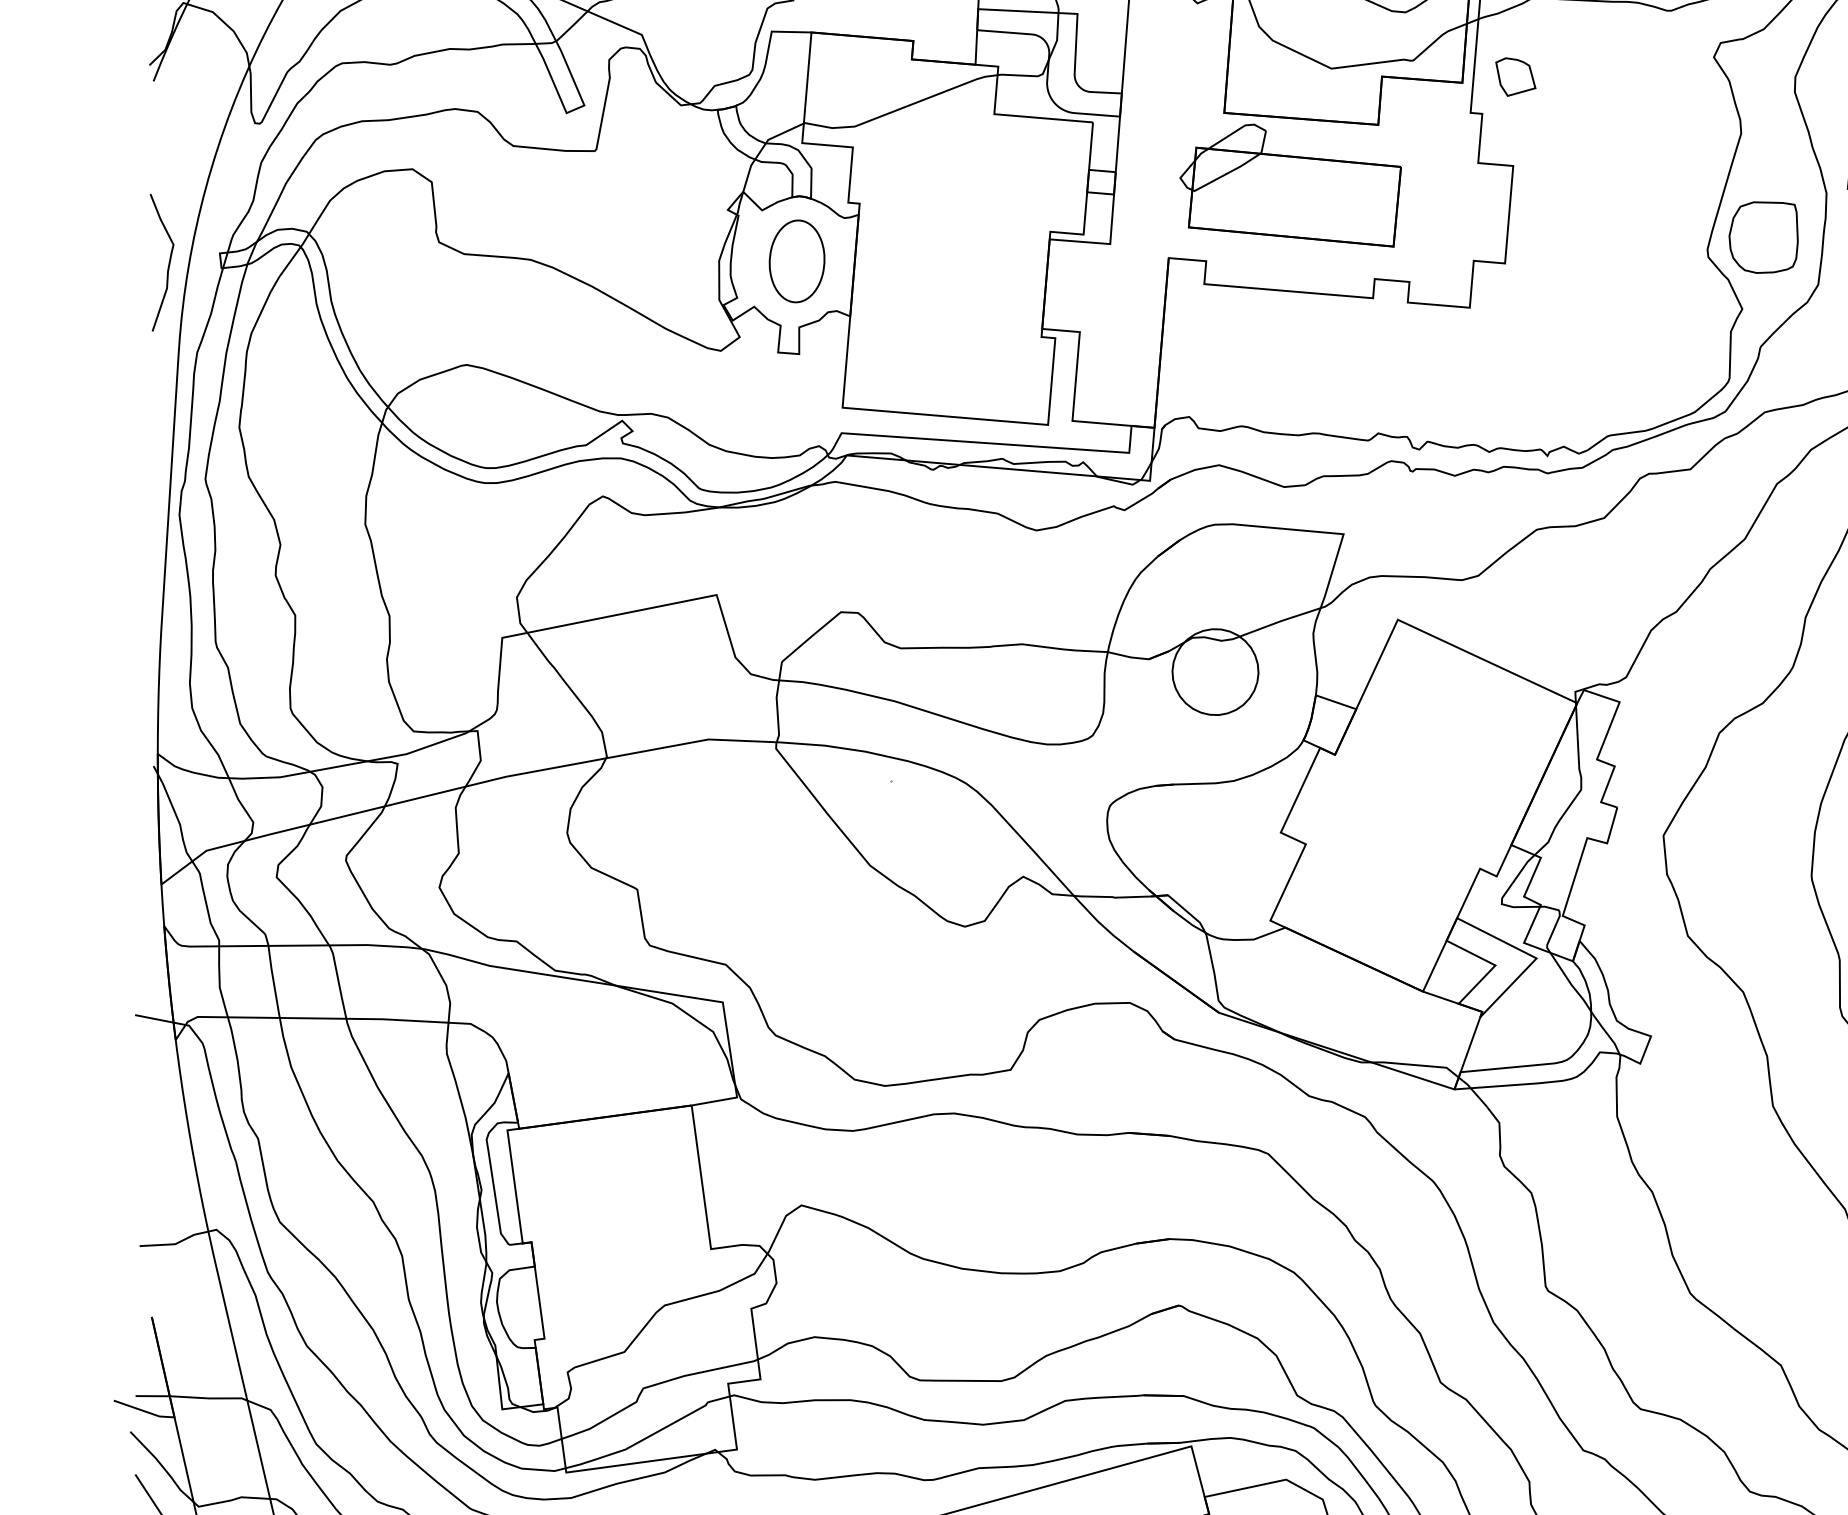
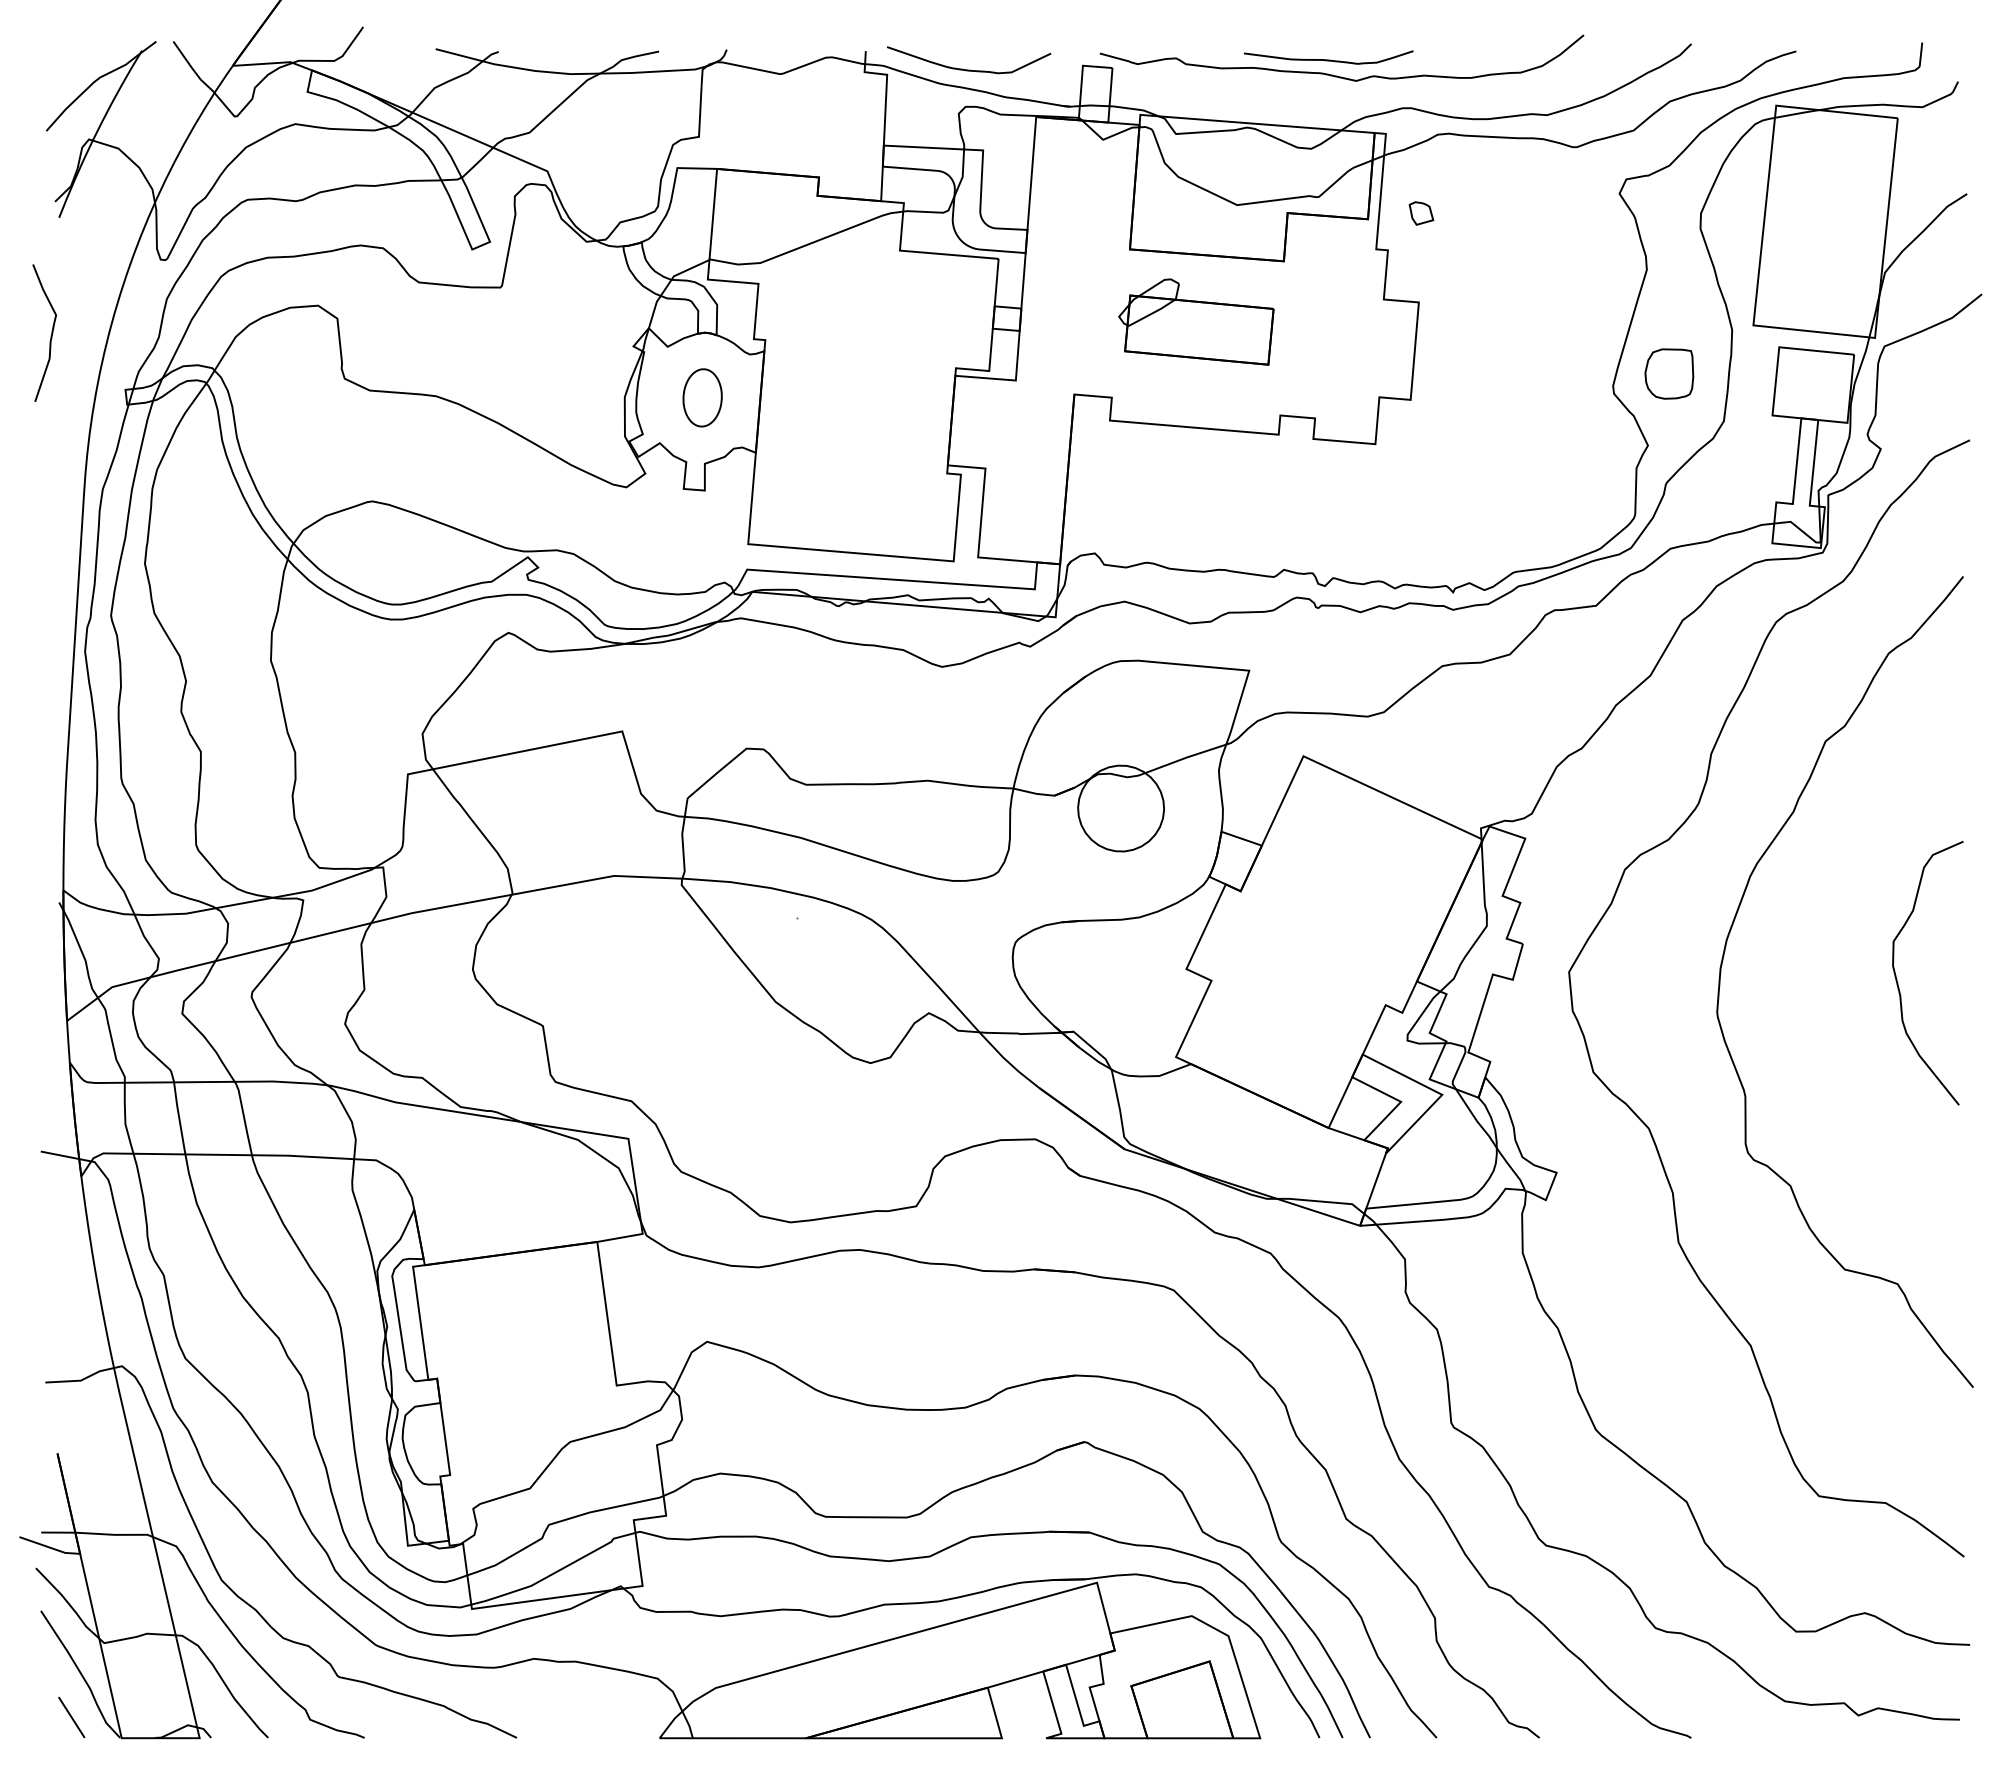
part: (1515, 77) -> (1421, 213), size x0.6
part: (1290, 185) -> (1196, 321), size x0.7
part: (1763, 237) -> (1669, 373), size x0.7
part: (796, 261) -> (702, 397), size x0.7
curve: (168, 262) -> (51, 332), moved

